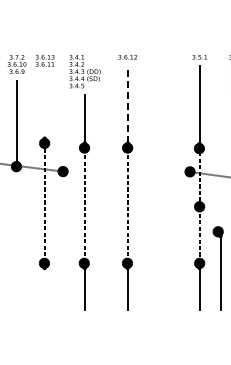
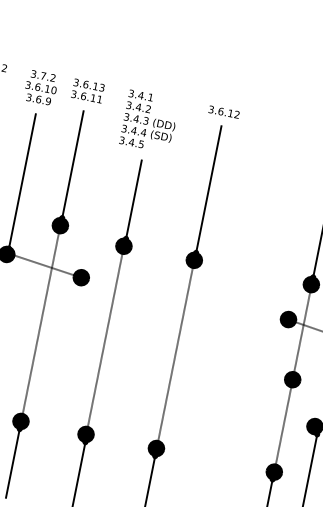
line: (127, 104) -> (208, 189), dashed -> solid
line: (44, 105) -> (72, 163), added
line: (44, 289) -> (12, 464), added

